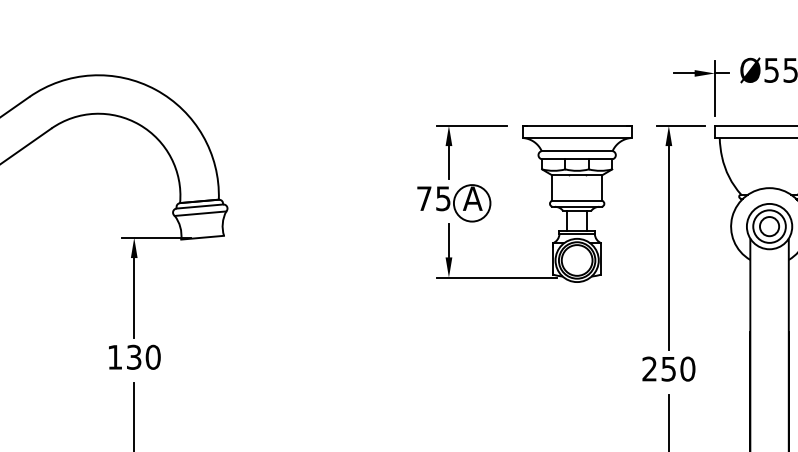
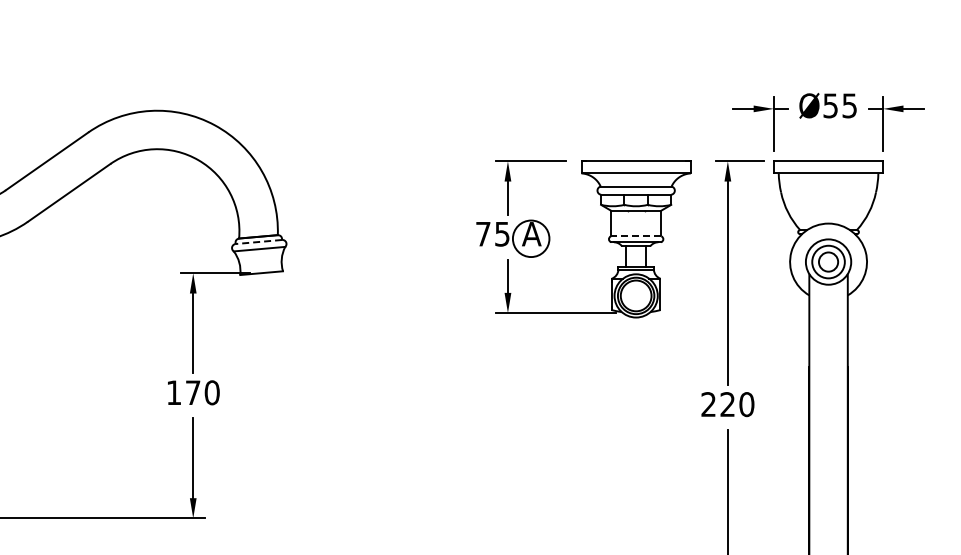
line: (576, 201) -> (635, 236), solid -> dashed
line: (199, 207) -> (258, 242), solid -> dashed
text: (134, 357) -> (193, 392), 130 -> 170
text: (668, 369) -> (727, 404), 250 -> 220

